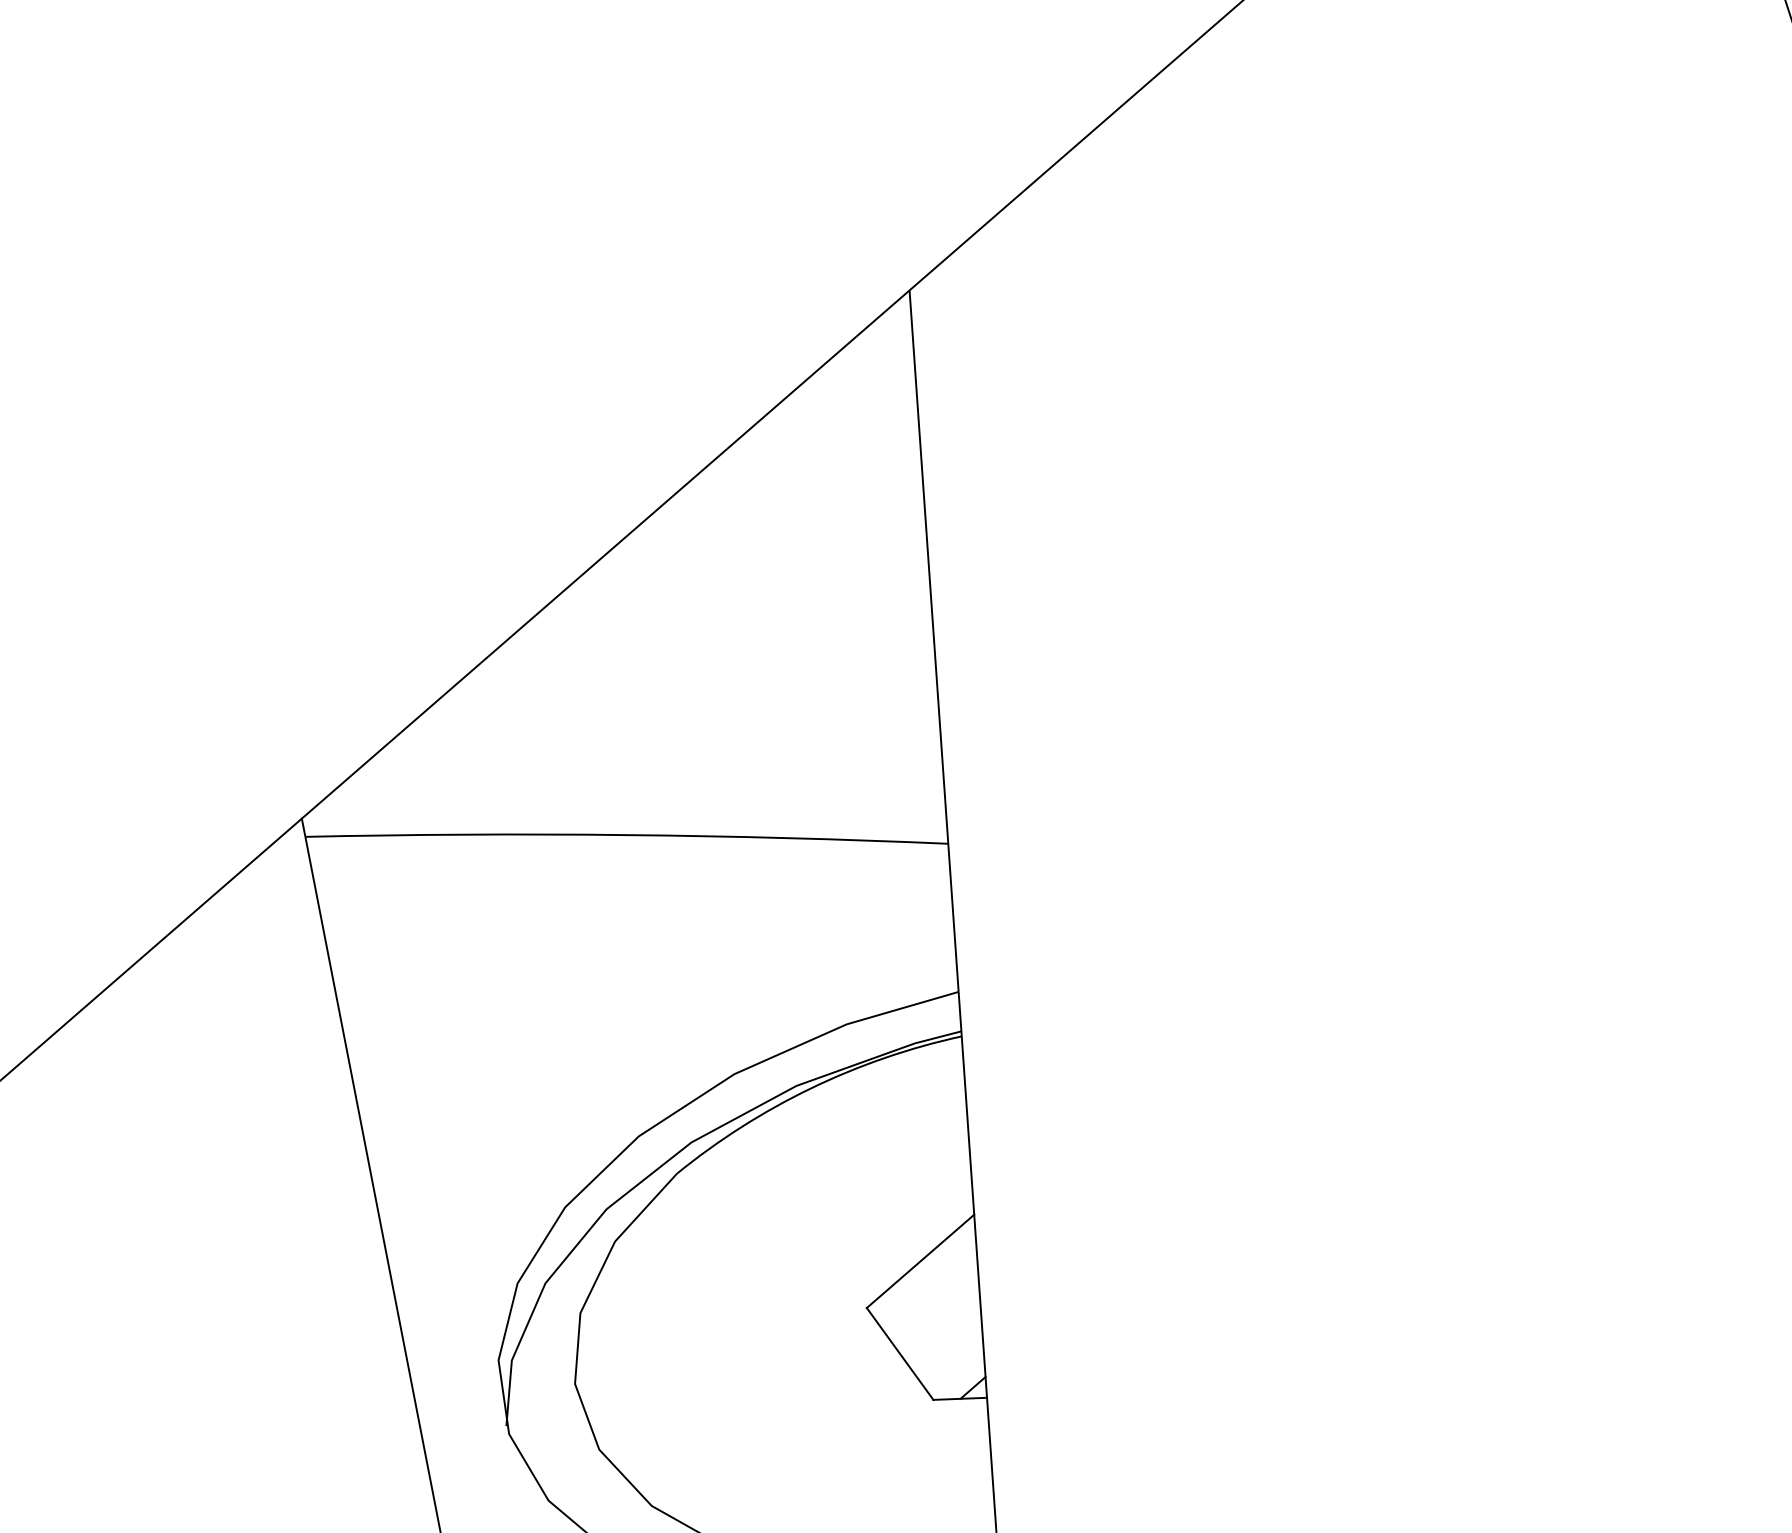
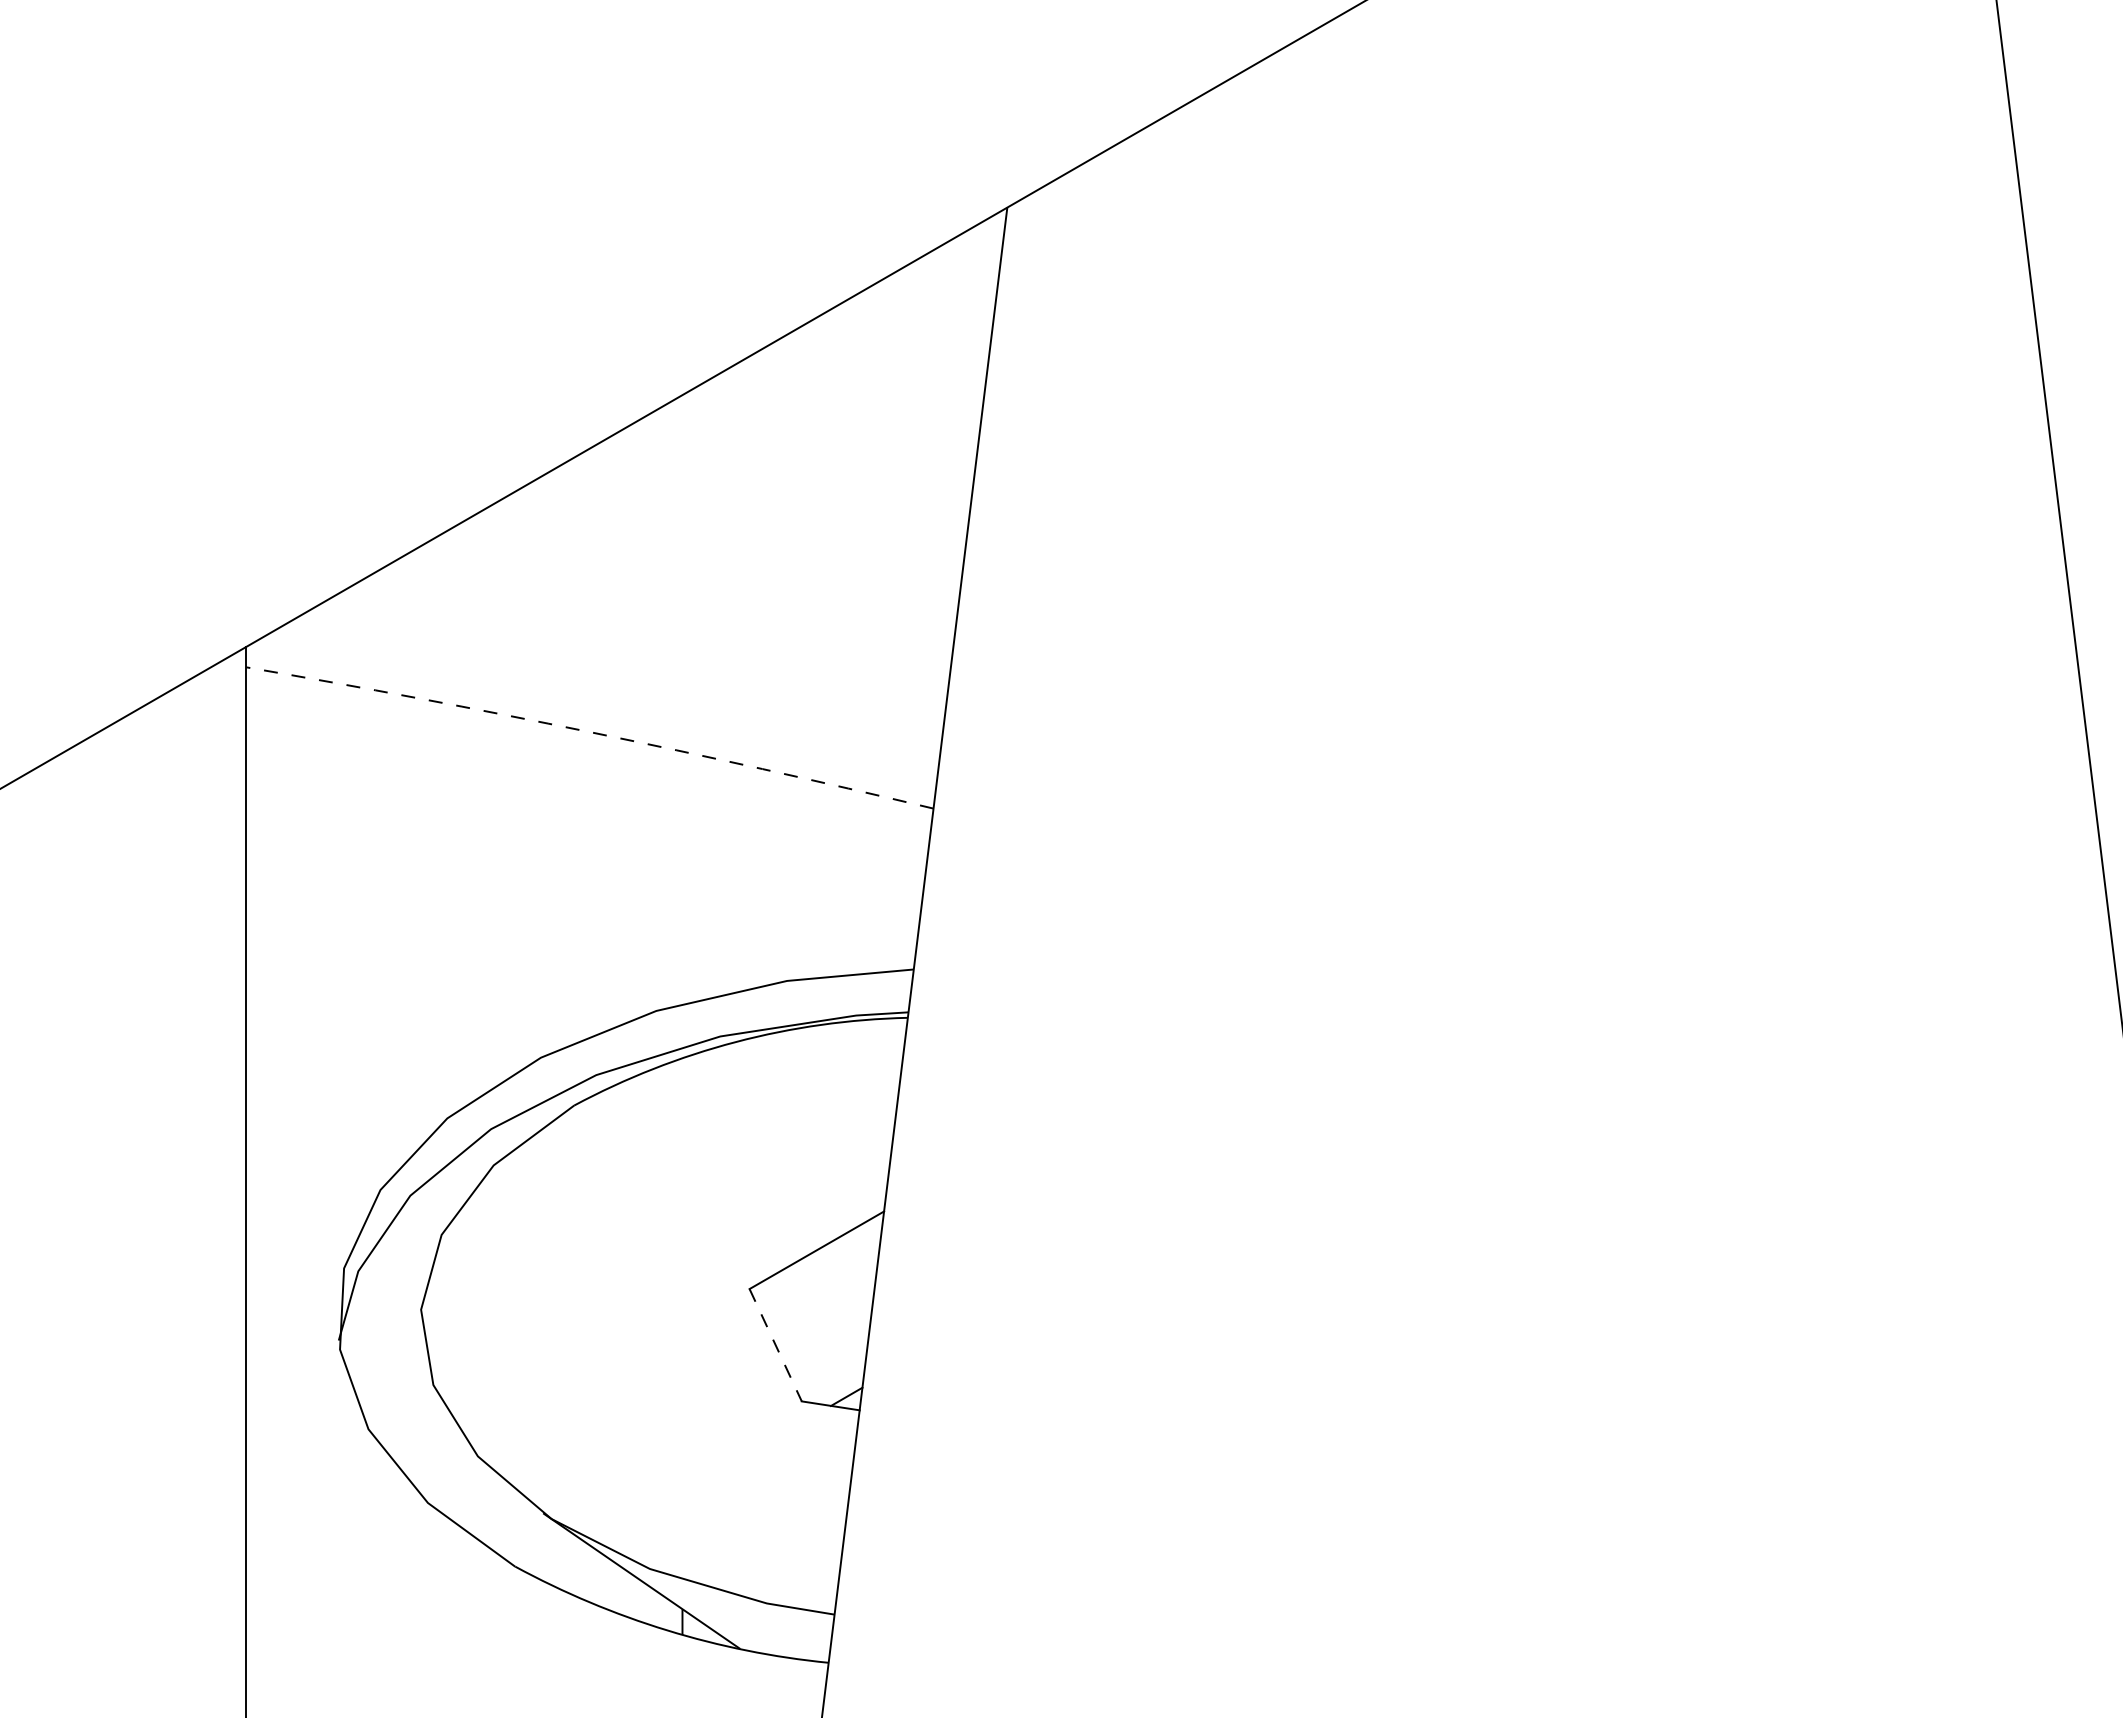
arc: (627, 835) -> (591, 732), solid -> dashed
line: (899, 1354) -> (775, 1345), solid -> dashed

